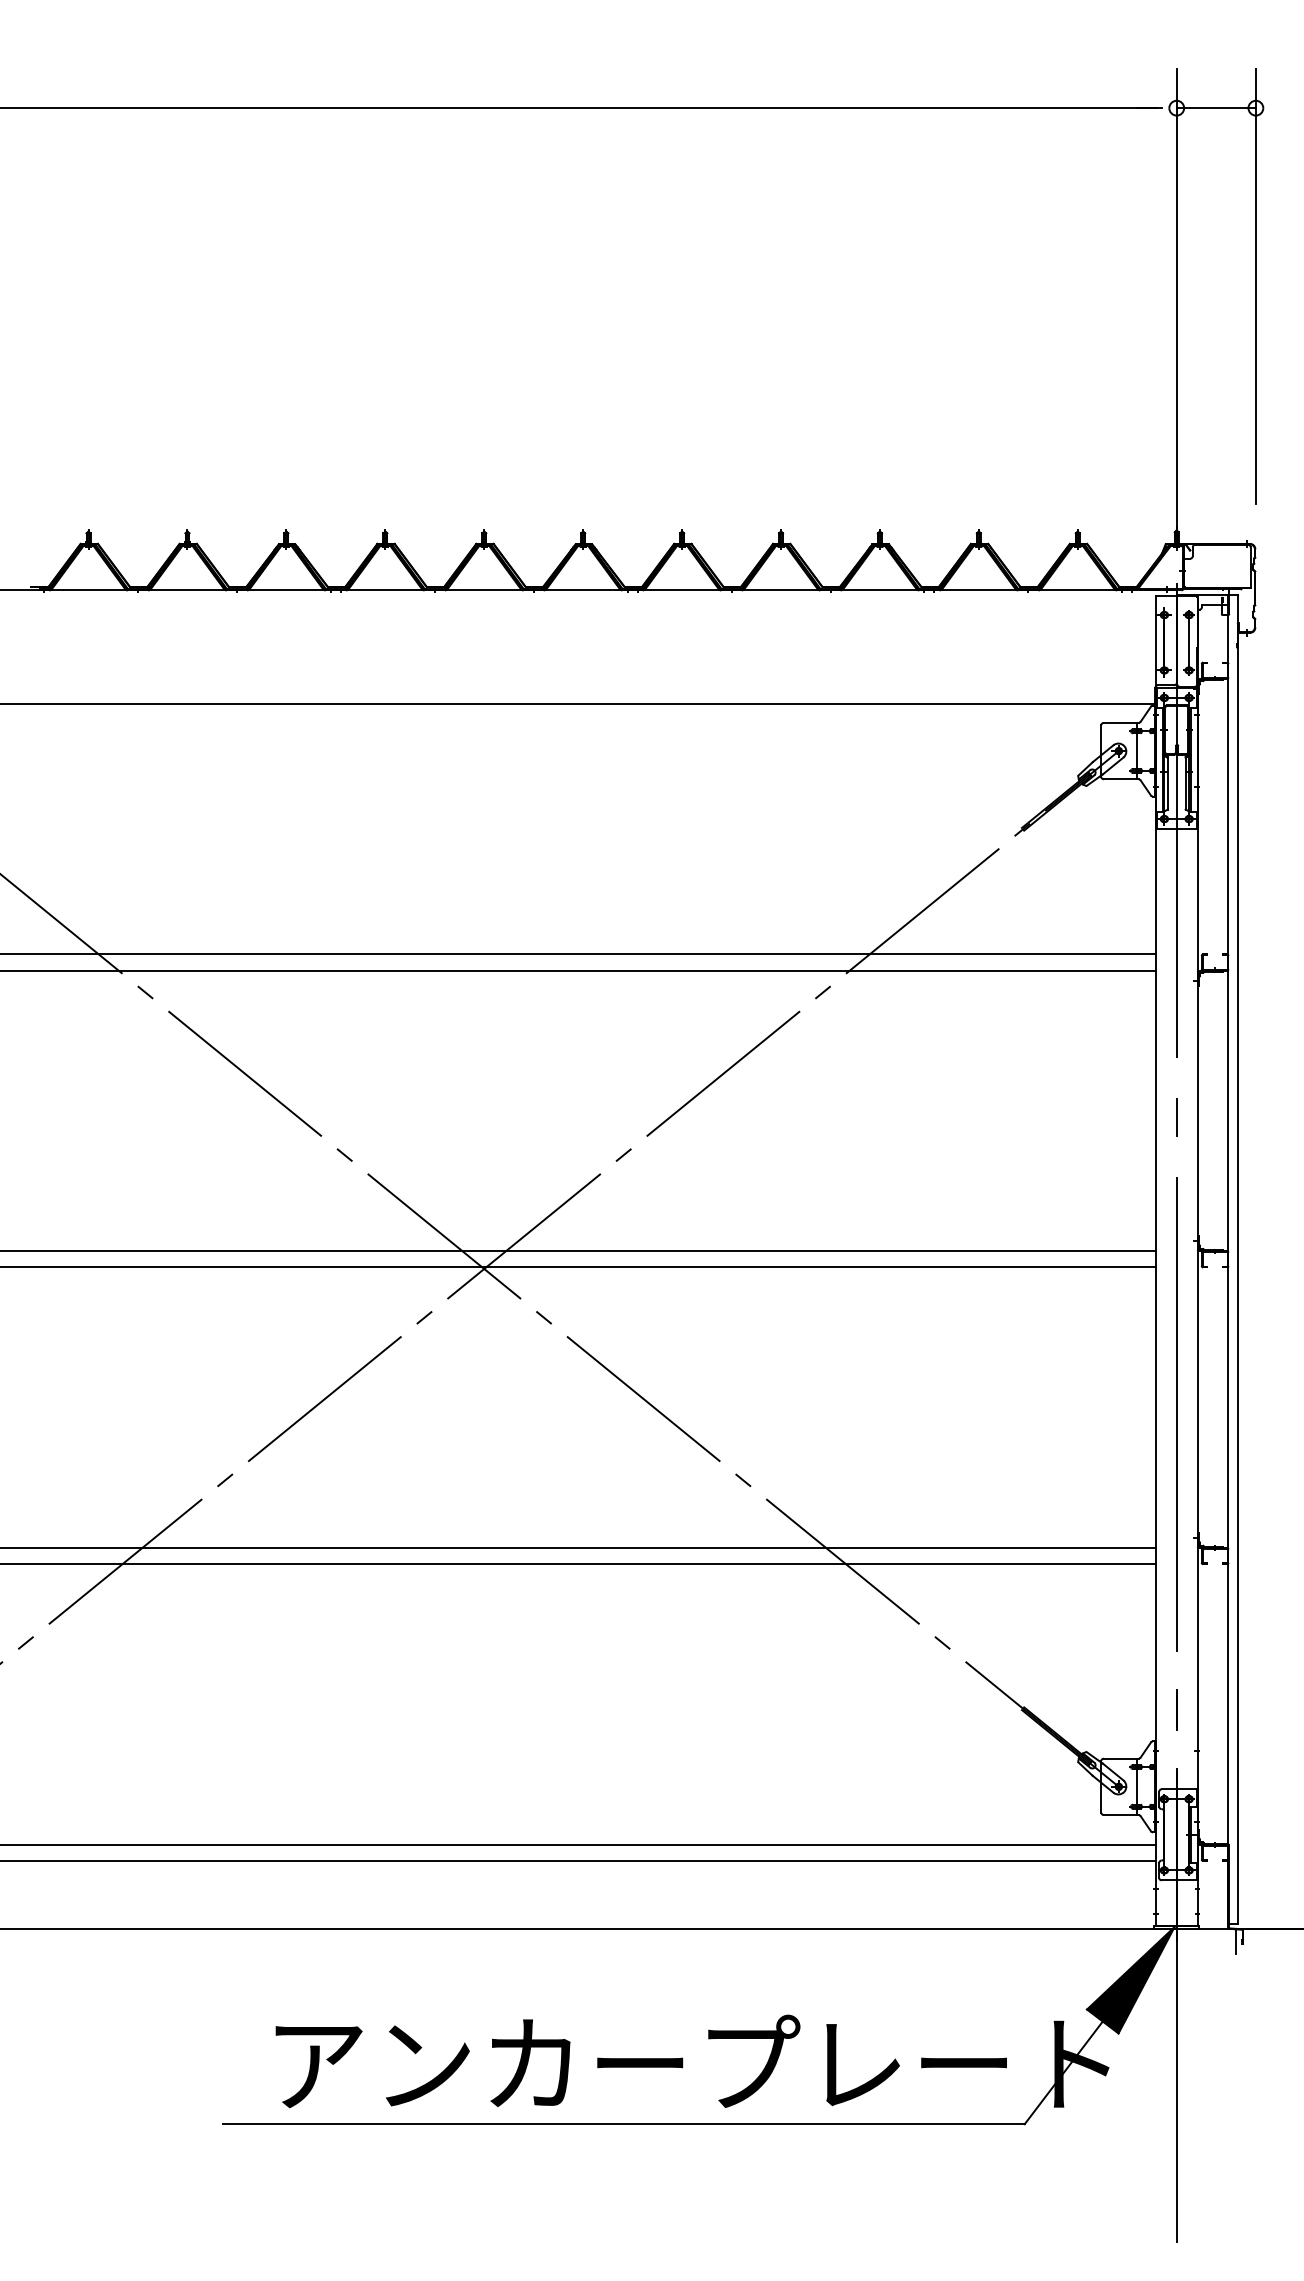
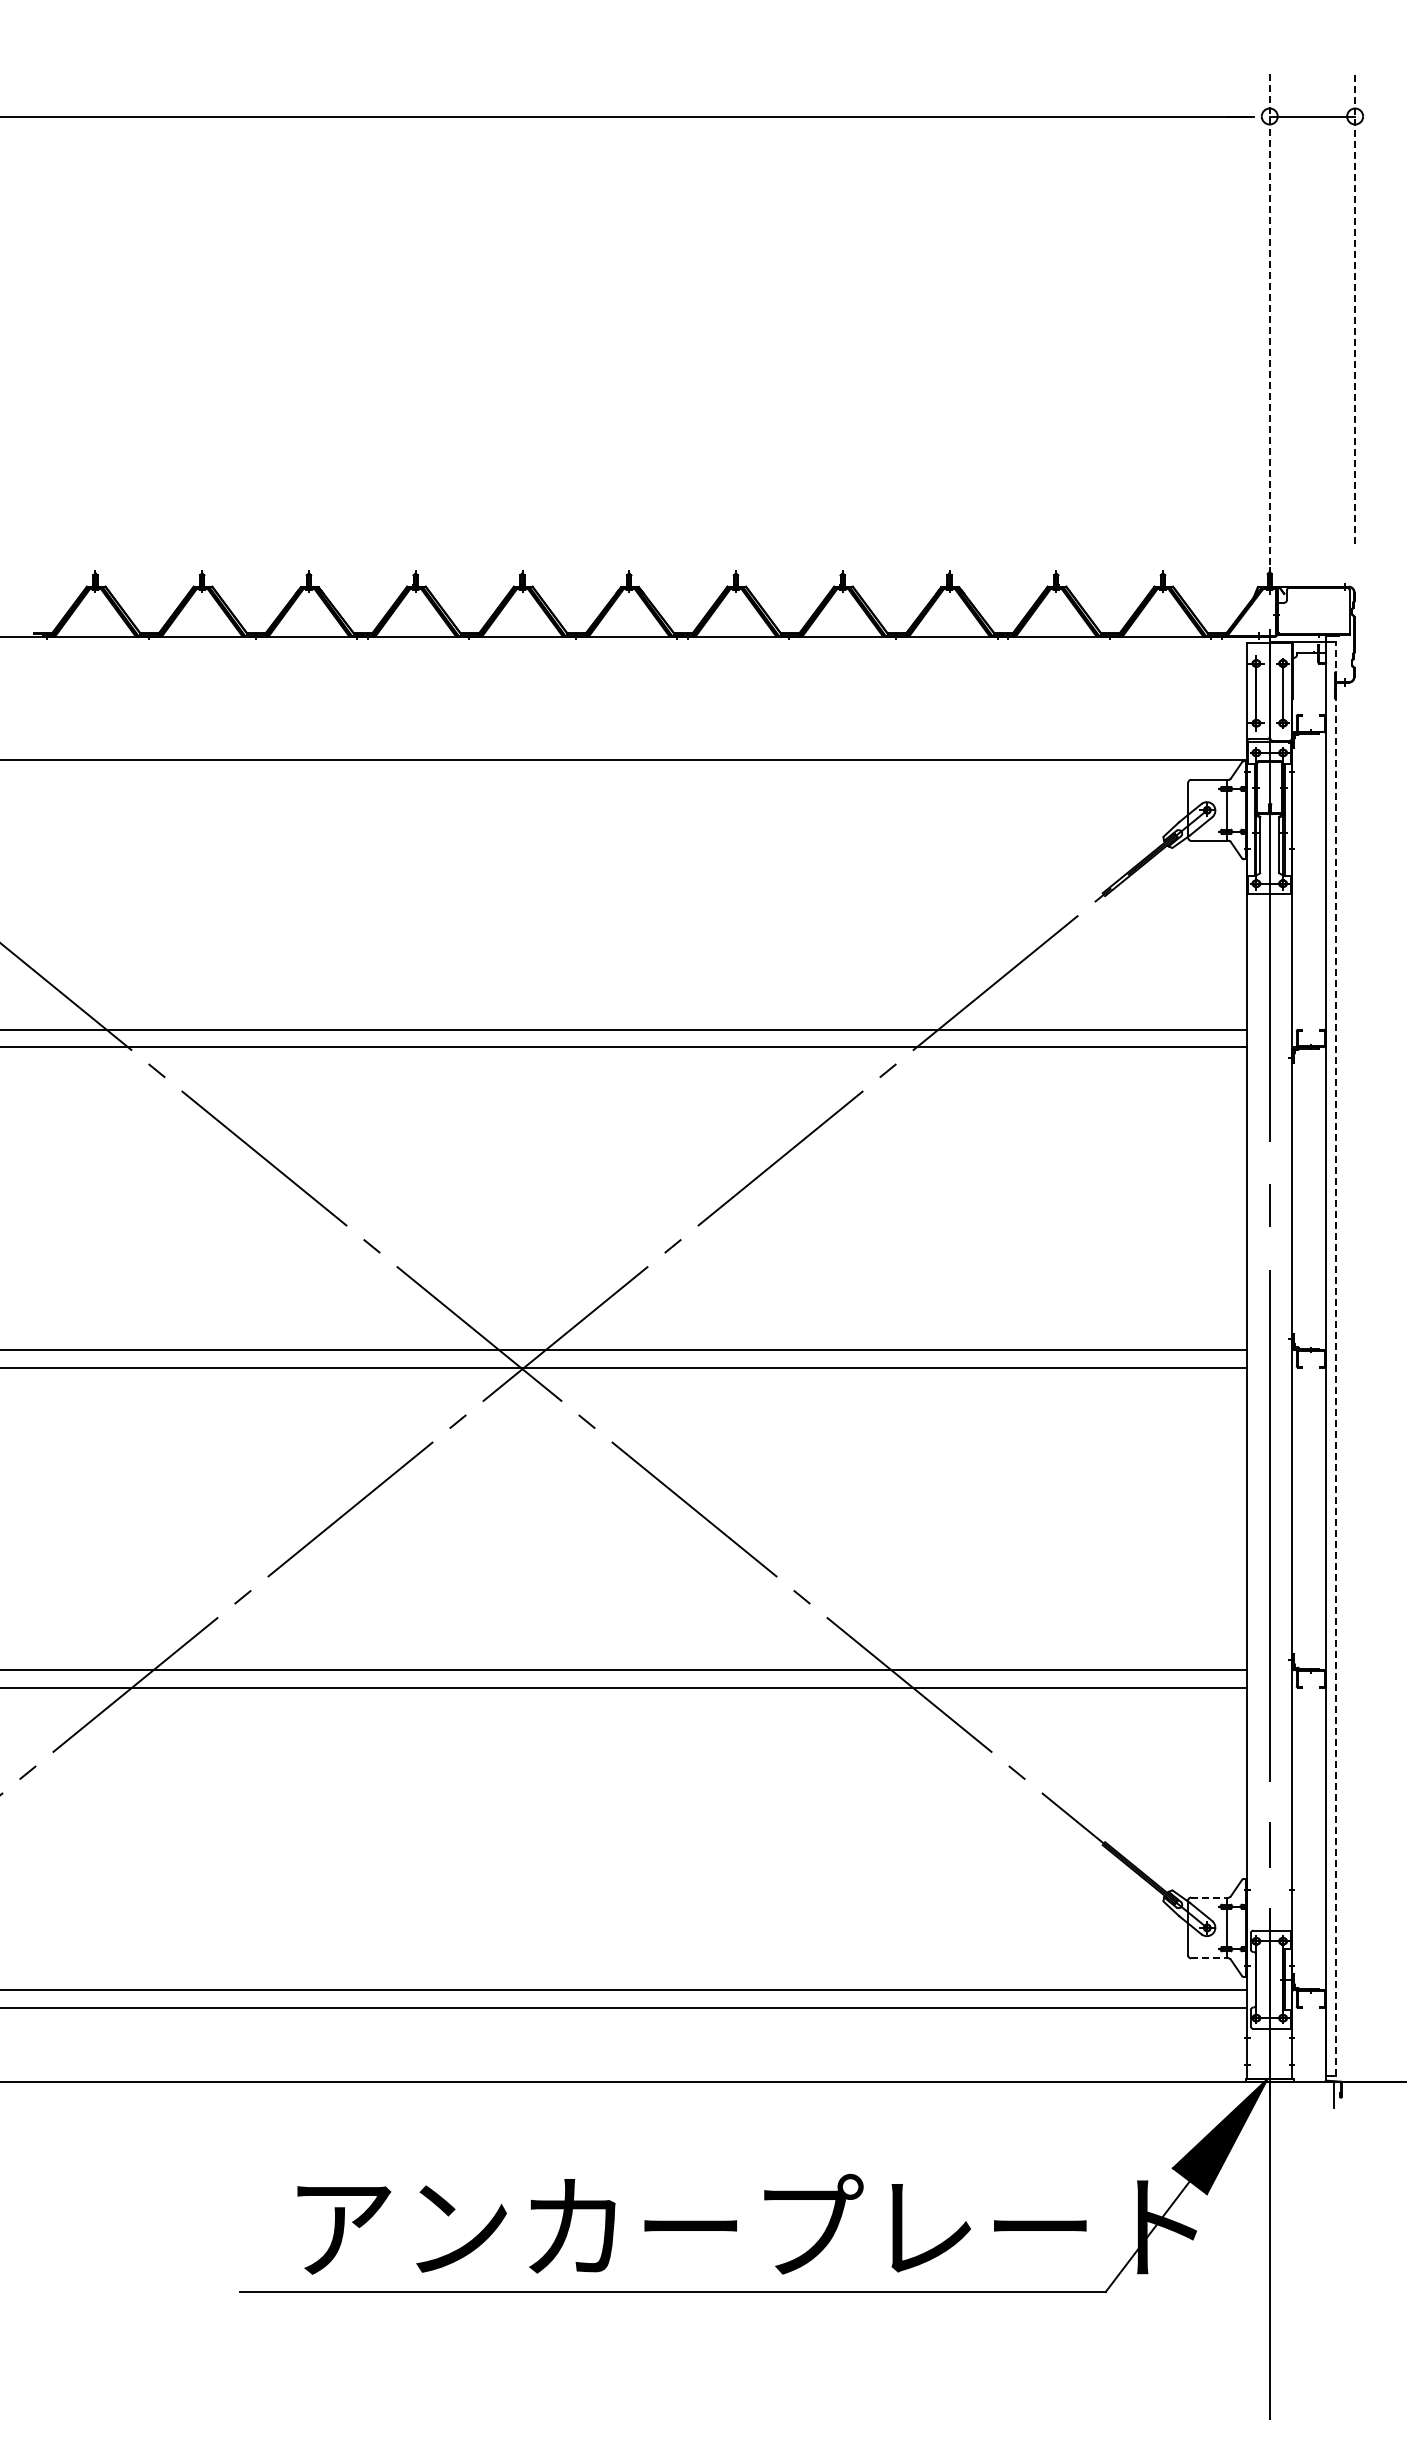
line: (1256, 286) -> (1355, 308), solid -> dashed
line: (1176, 305) -> (1269, 329), solid -> dashed
line: (1238, 1259) -> (1336, 1358), solid -> dashed
line: (1120, 1758) -> (1209, 1897), solid -> dashed
line: (1120, 1815) -> (1209, 1958), solid -> dashed

